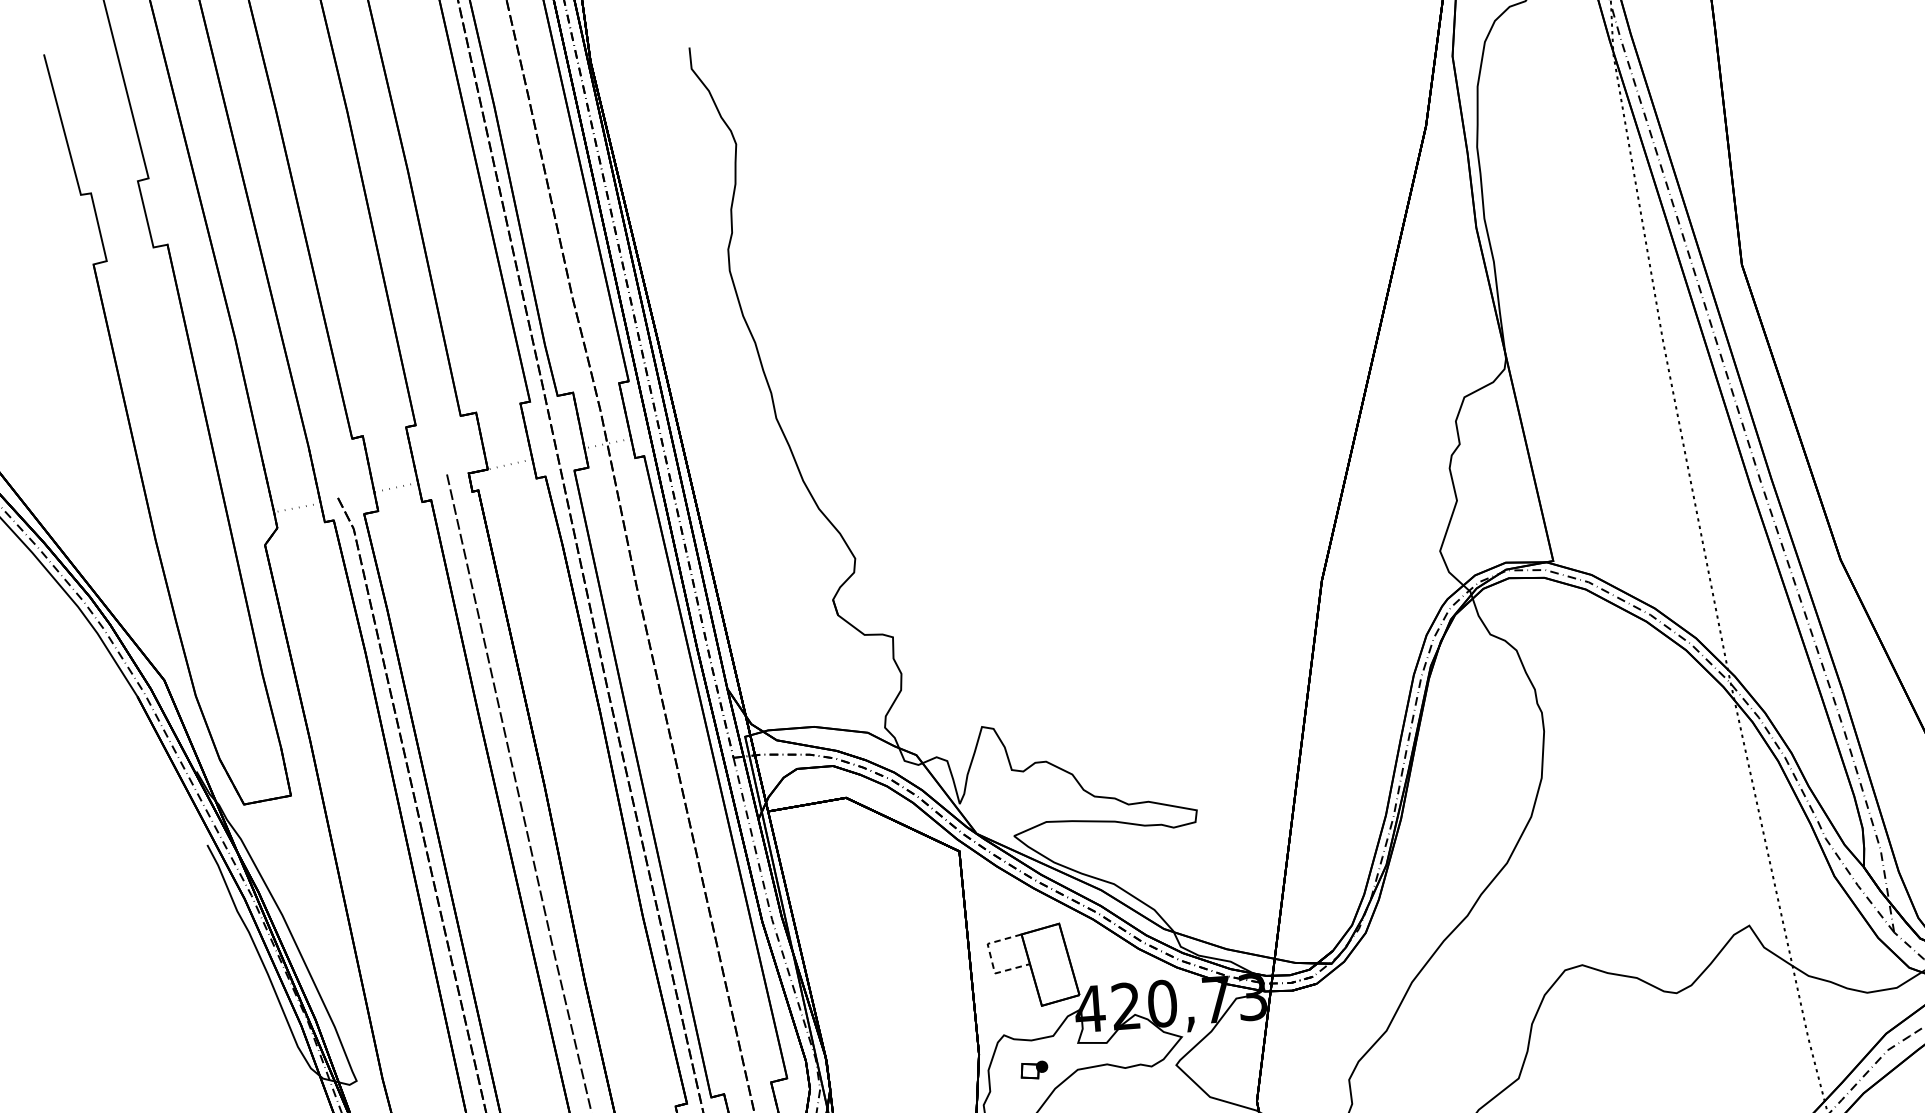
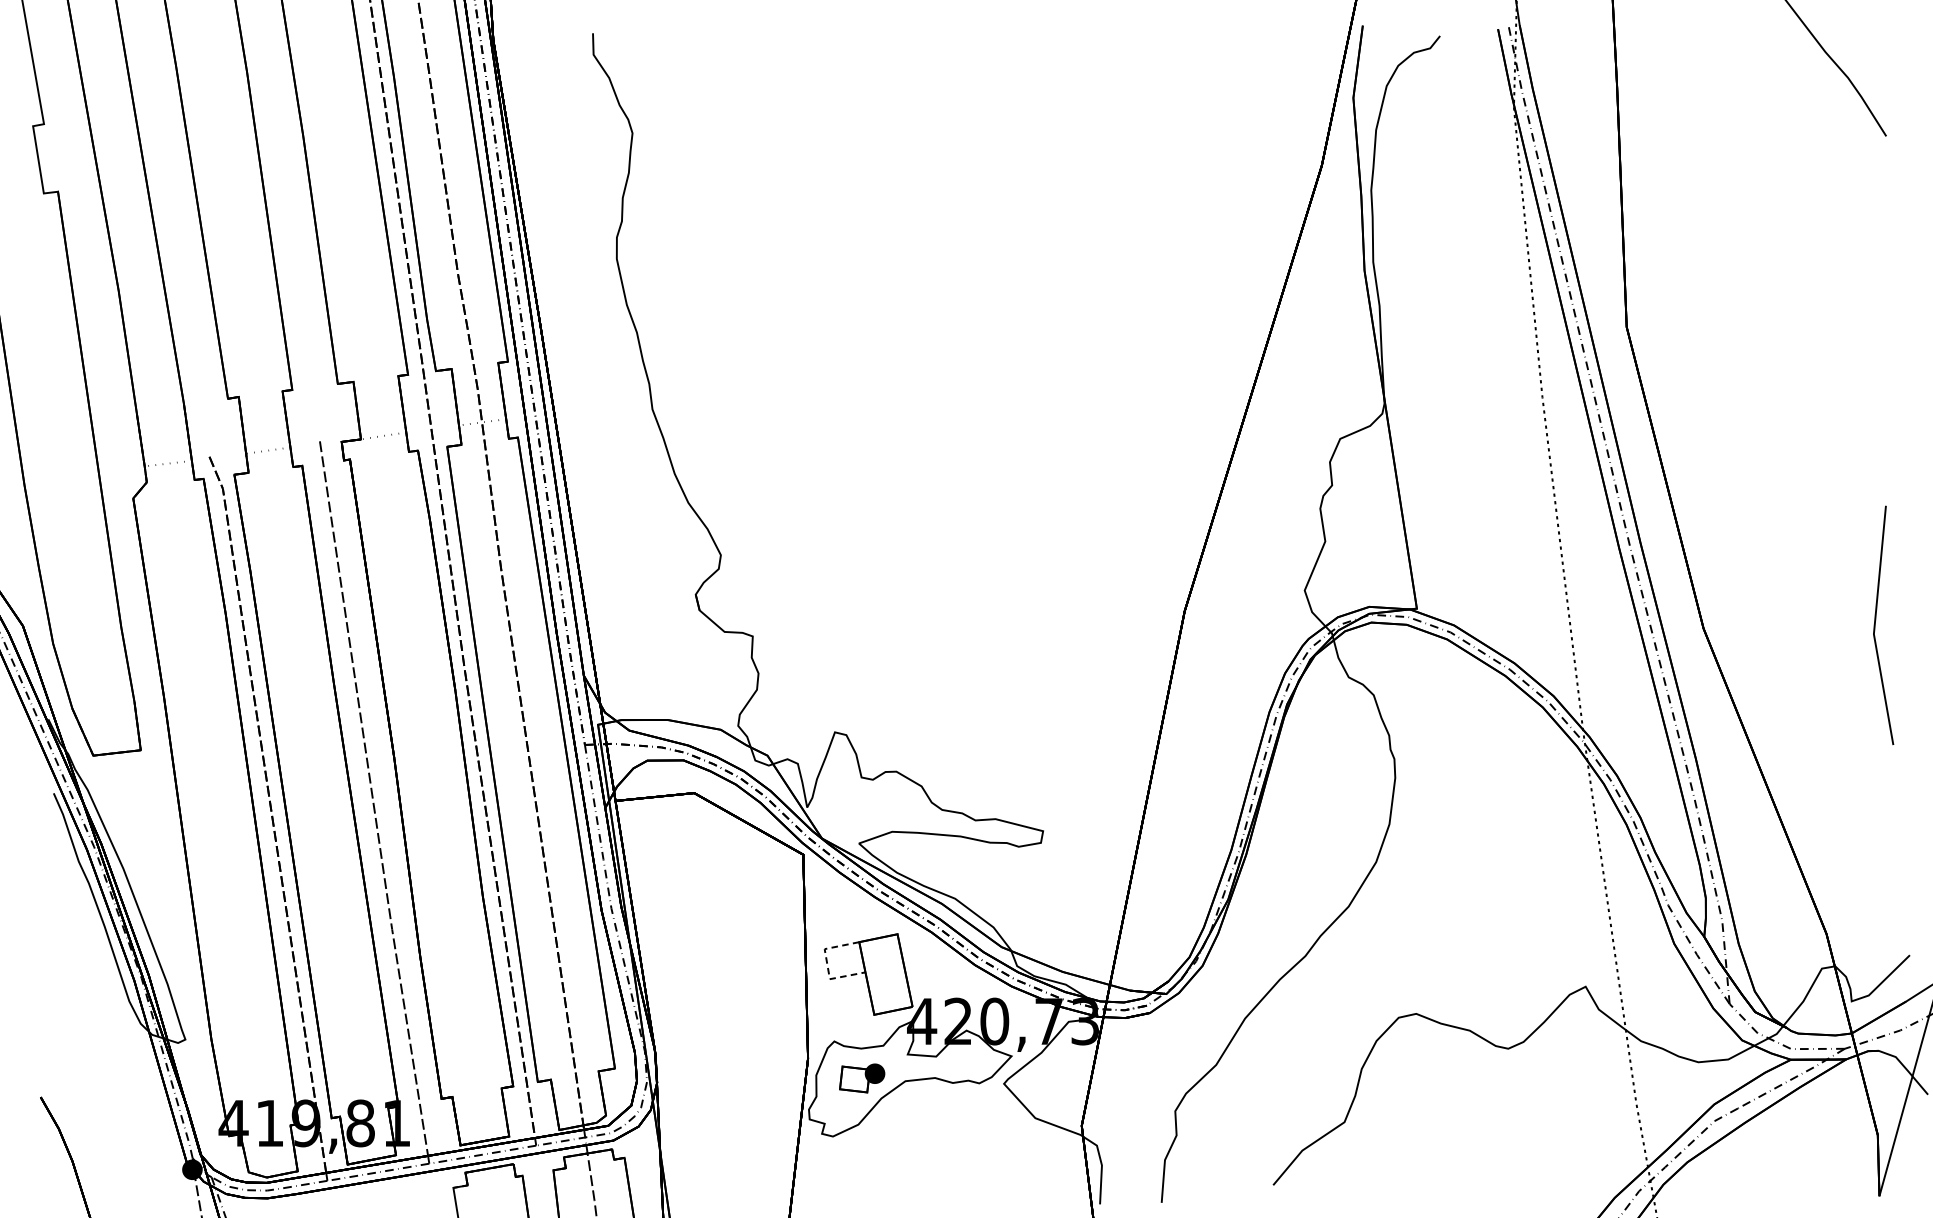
part: (1034, 1070) -> (862, 1078), size x1.67

